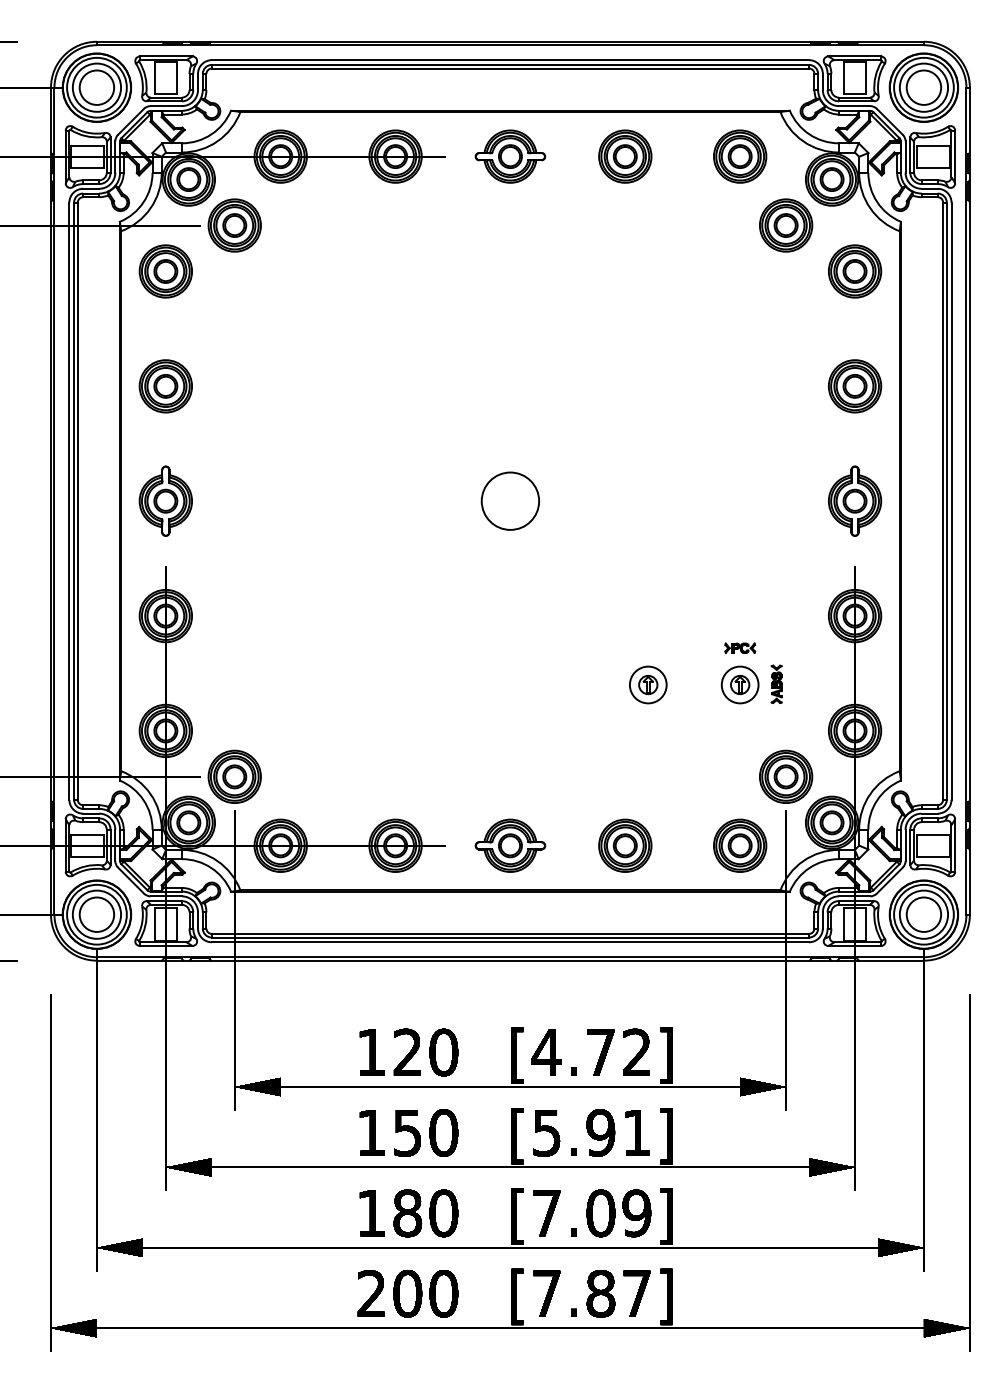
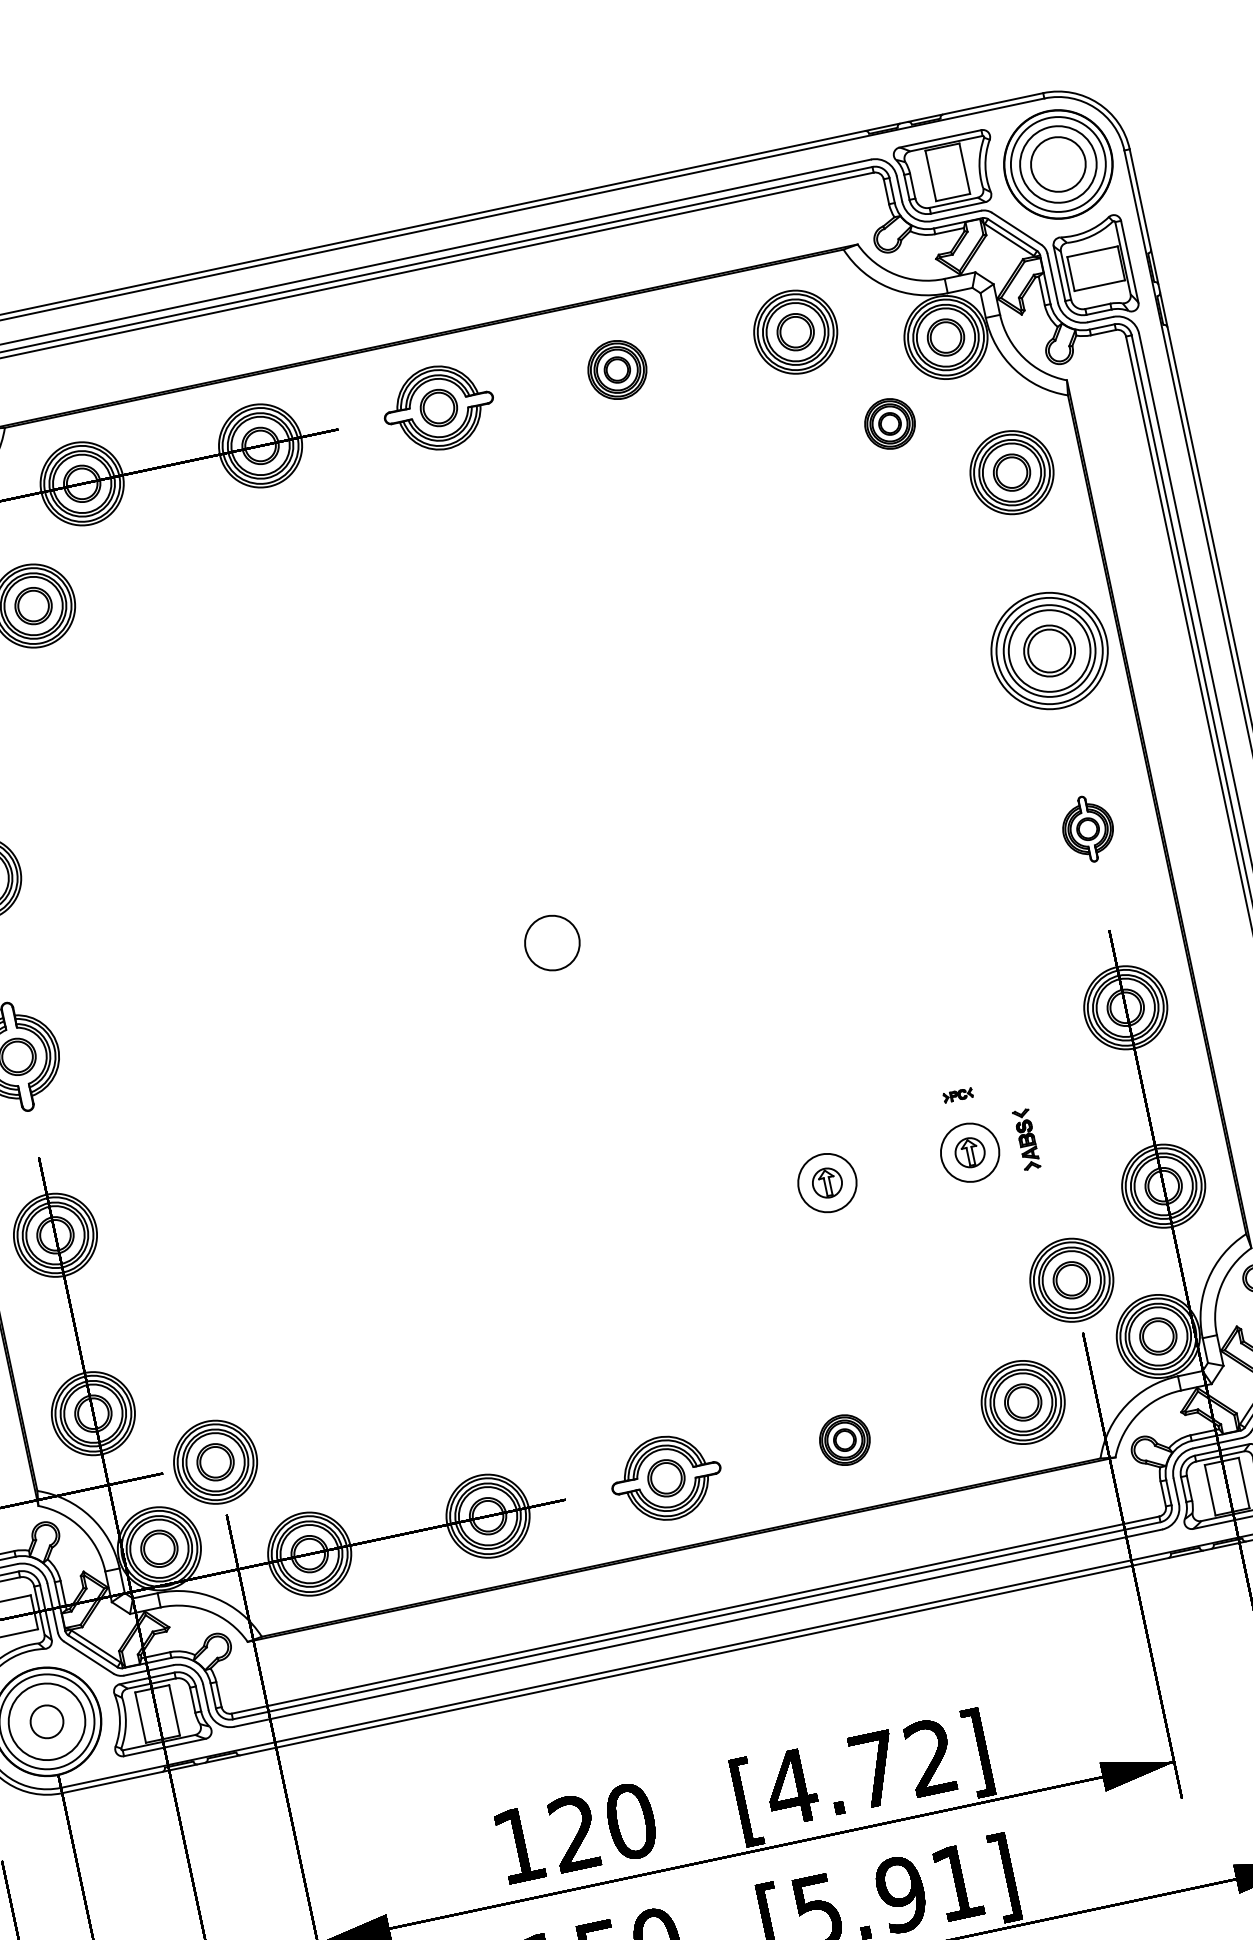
part: (625, 156) -> (617, 369), size x0.7
part: (786, 225) -> (890, 423), size x0.6
part: (855, 386) -> (1050, 651), size x1.4
circle: (509, 500) -> (550, 942), size x0.6
part: (855, 500) -> (1088, 828), size x0.6
part: (740, 647) -> (958, 1094), size x0.6
part: (625, 845) -> (845, 1439), size x0.6
circle: (96, 914) -> (46, 1721), size x0.6

